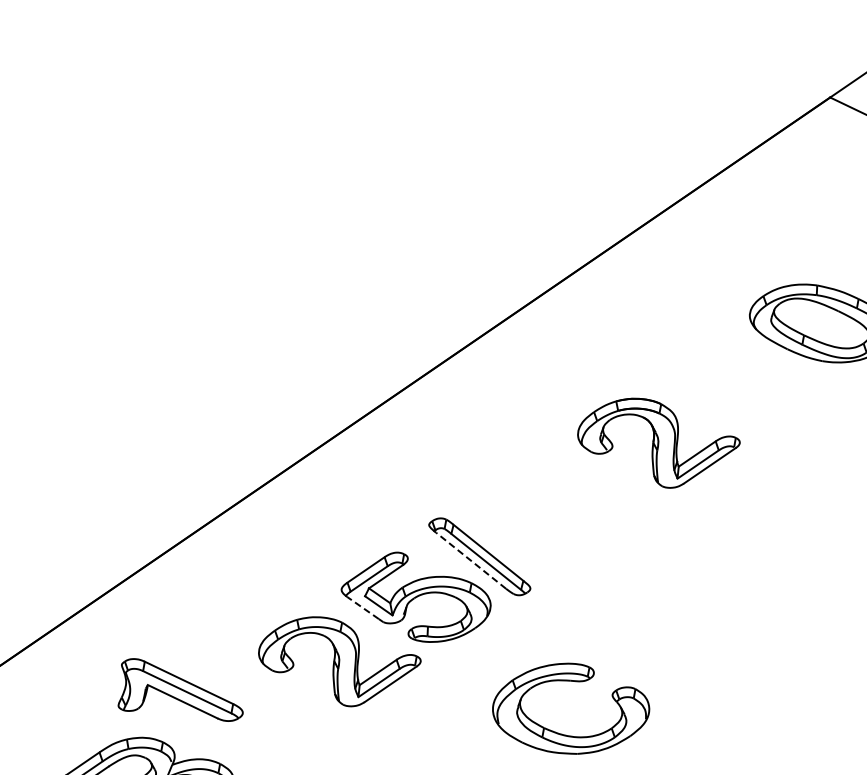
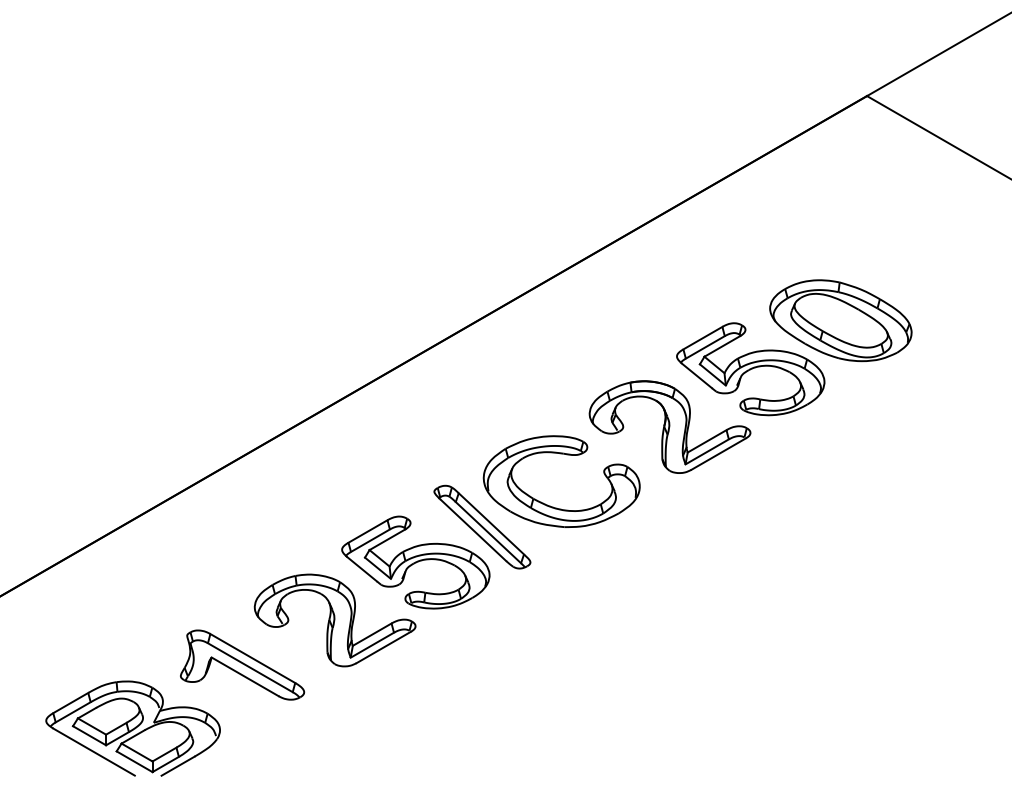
part: (734, 379) -> (750, 369), added
line: (471, 560) -> (473, 530), dashed -> solid
line: (362, 607) -> (361, 568), dashed -> solid
part: (179, 689) -> (242, 664), moved
part: (564, 734) -> (553, 506), moved

